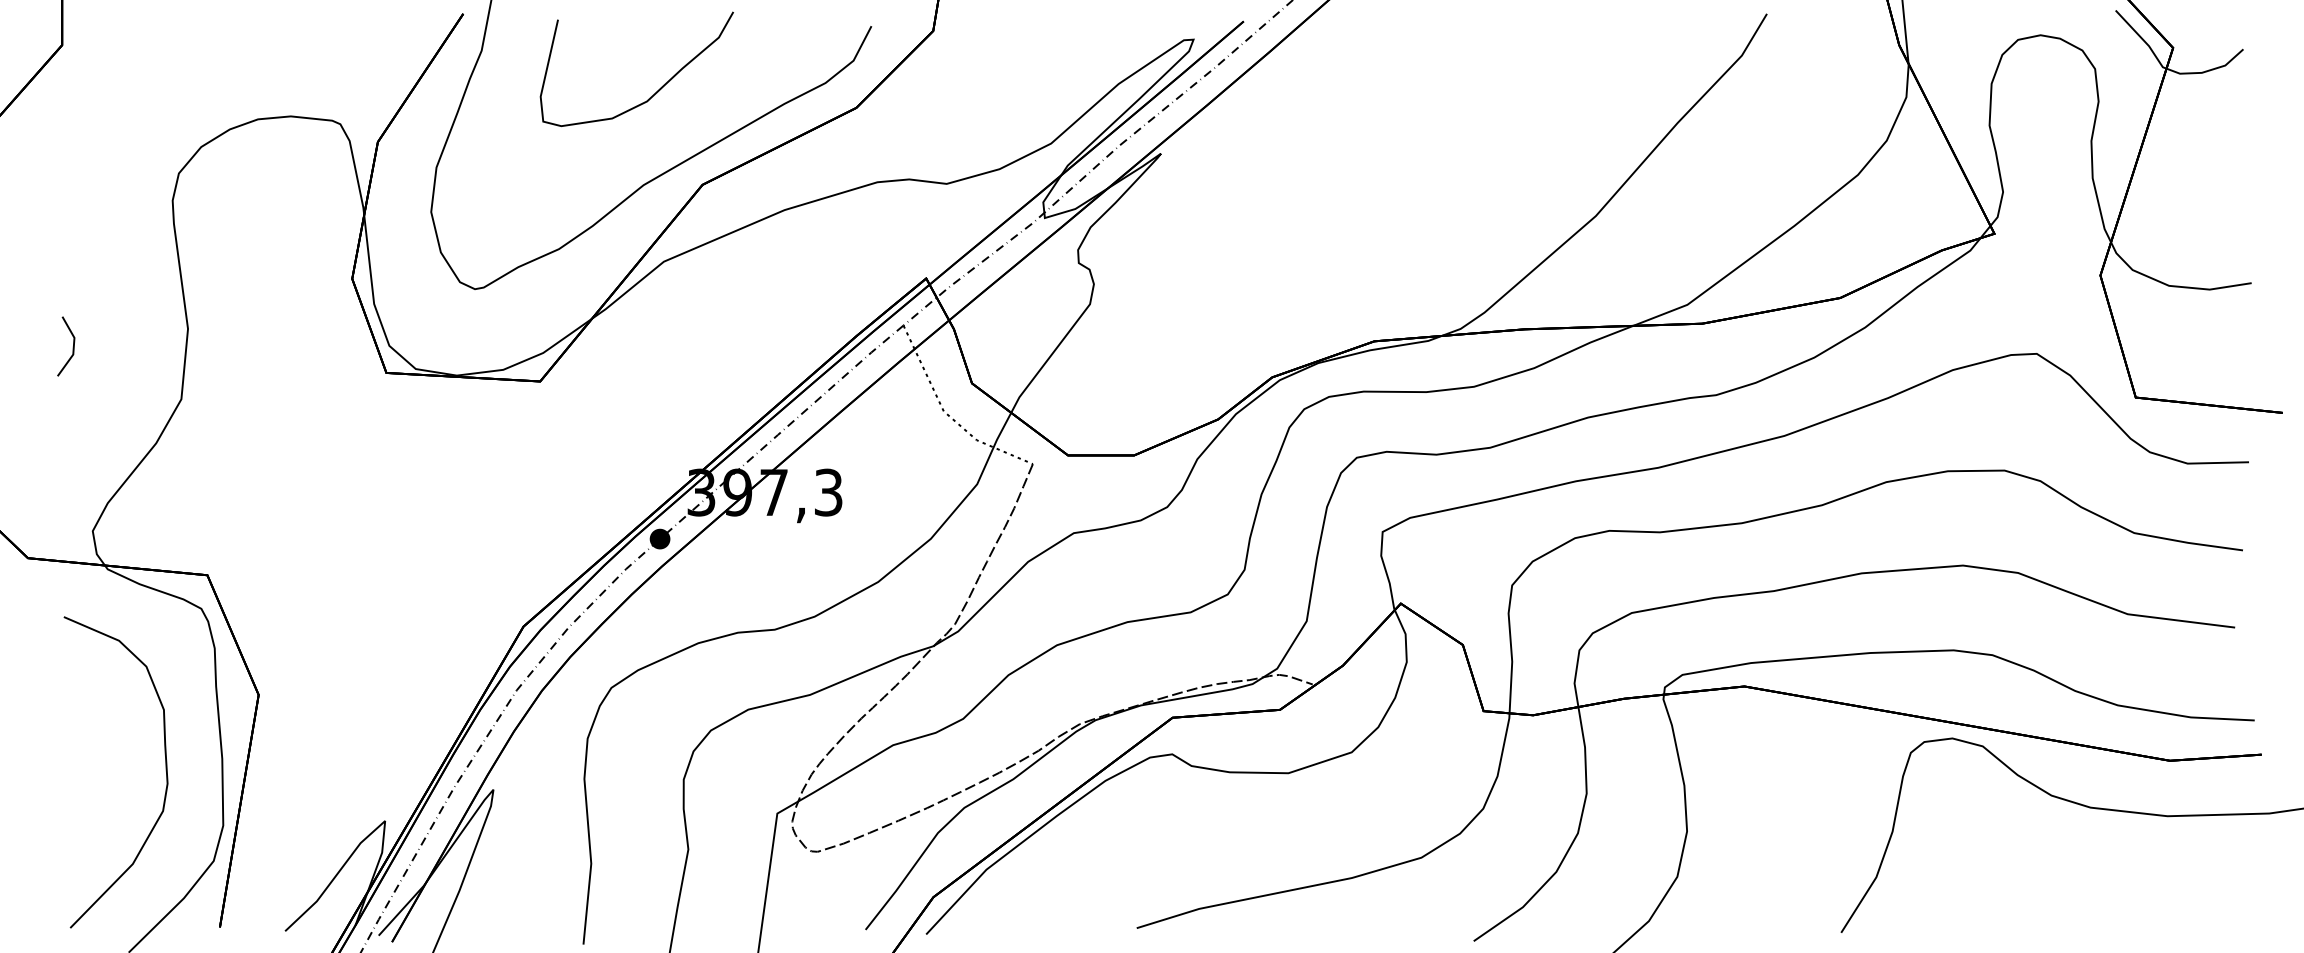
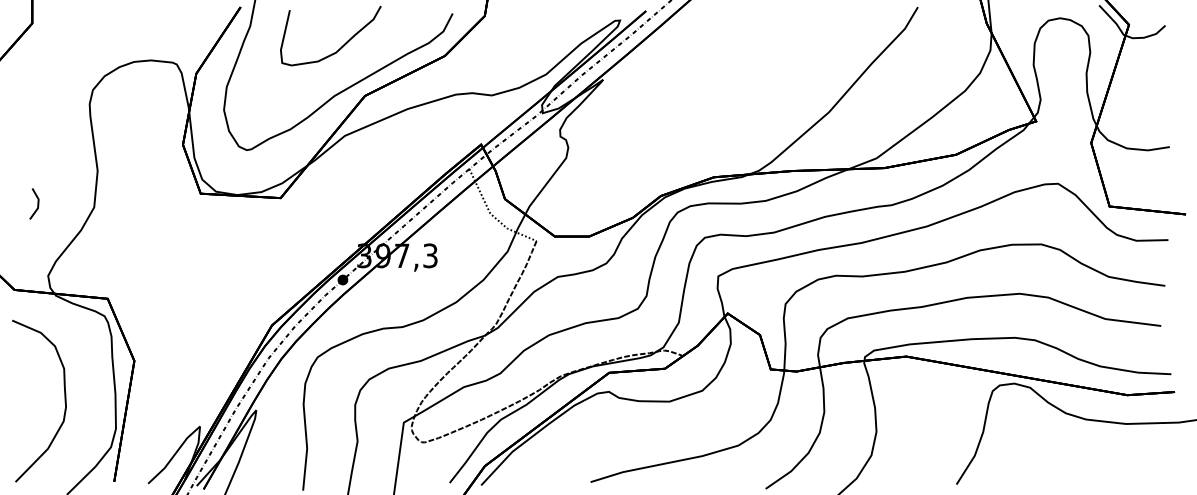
line: (72, 345) -> (37, 203), moved
curve: (164, 770) -> (64, 400), moved

